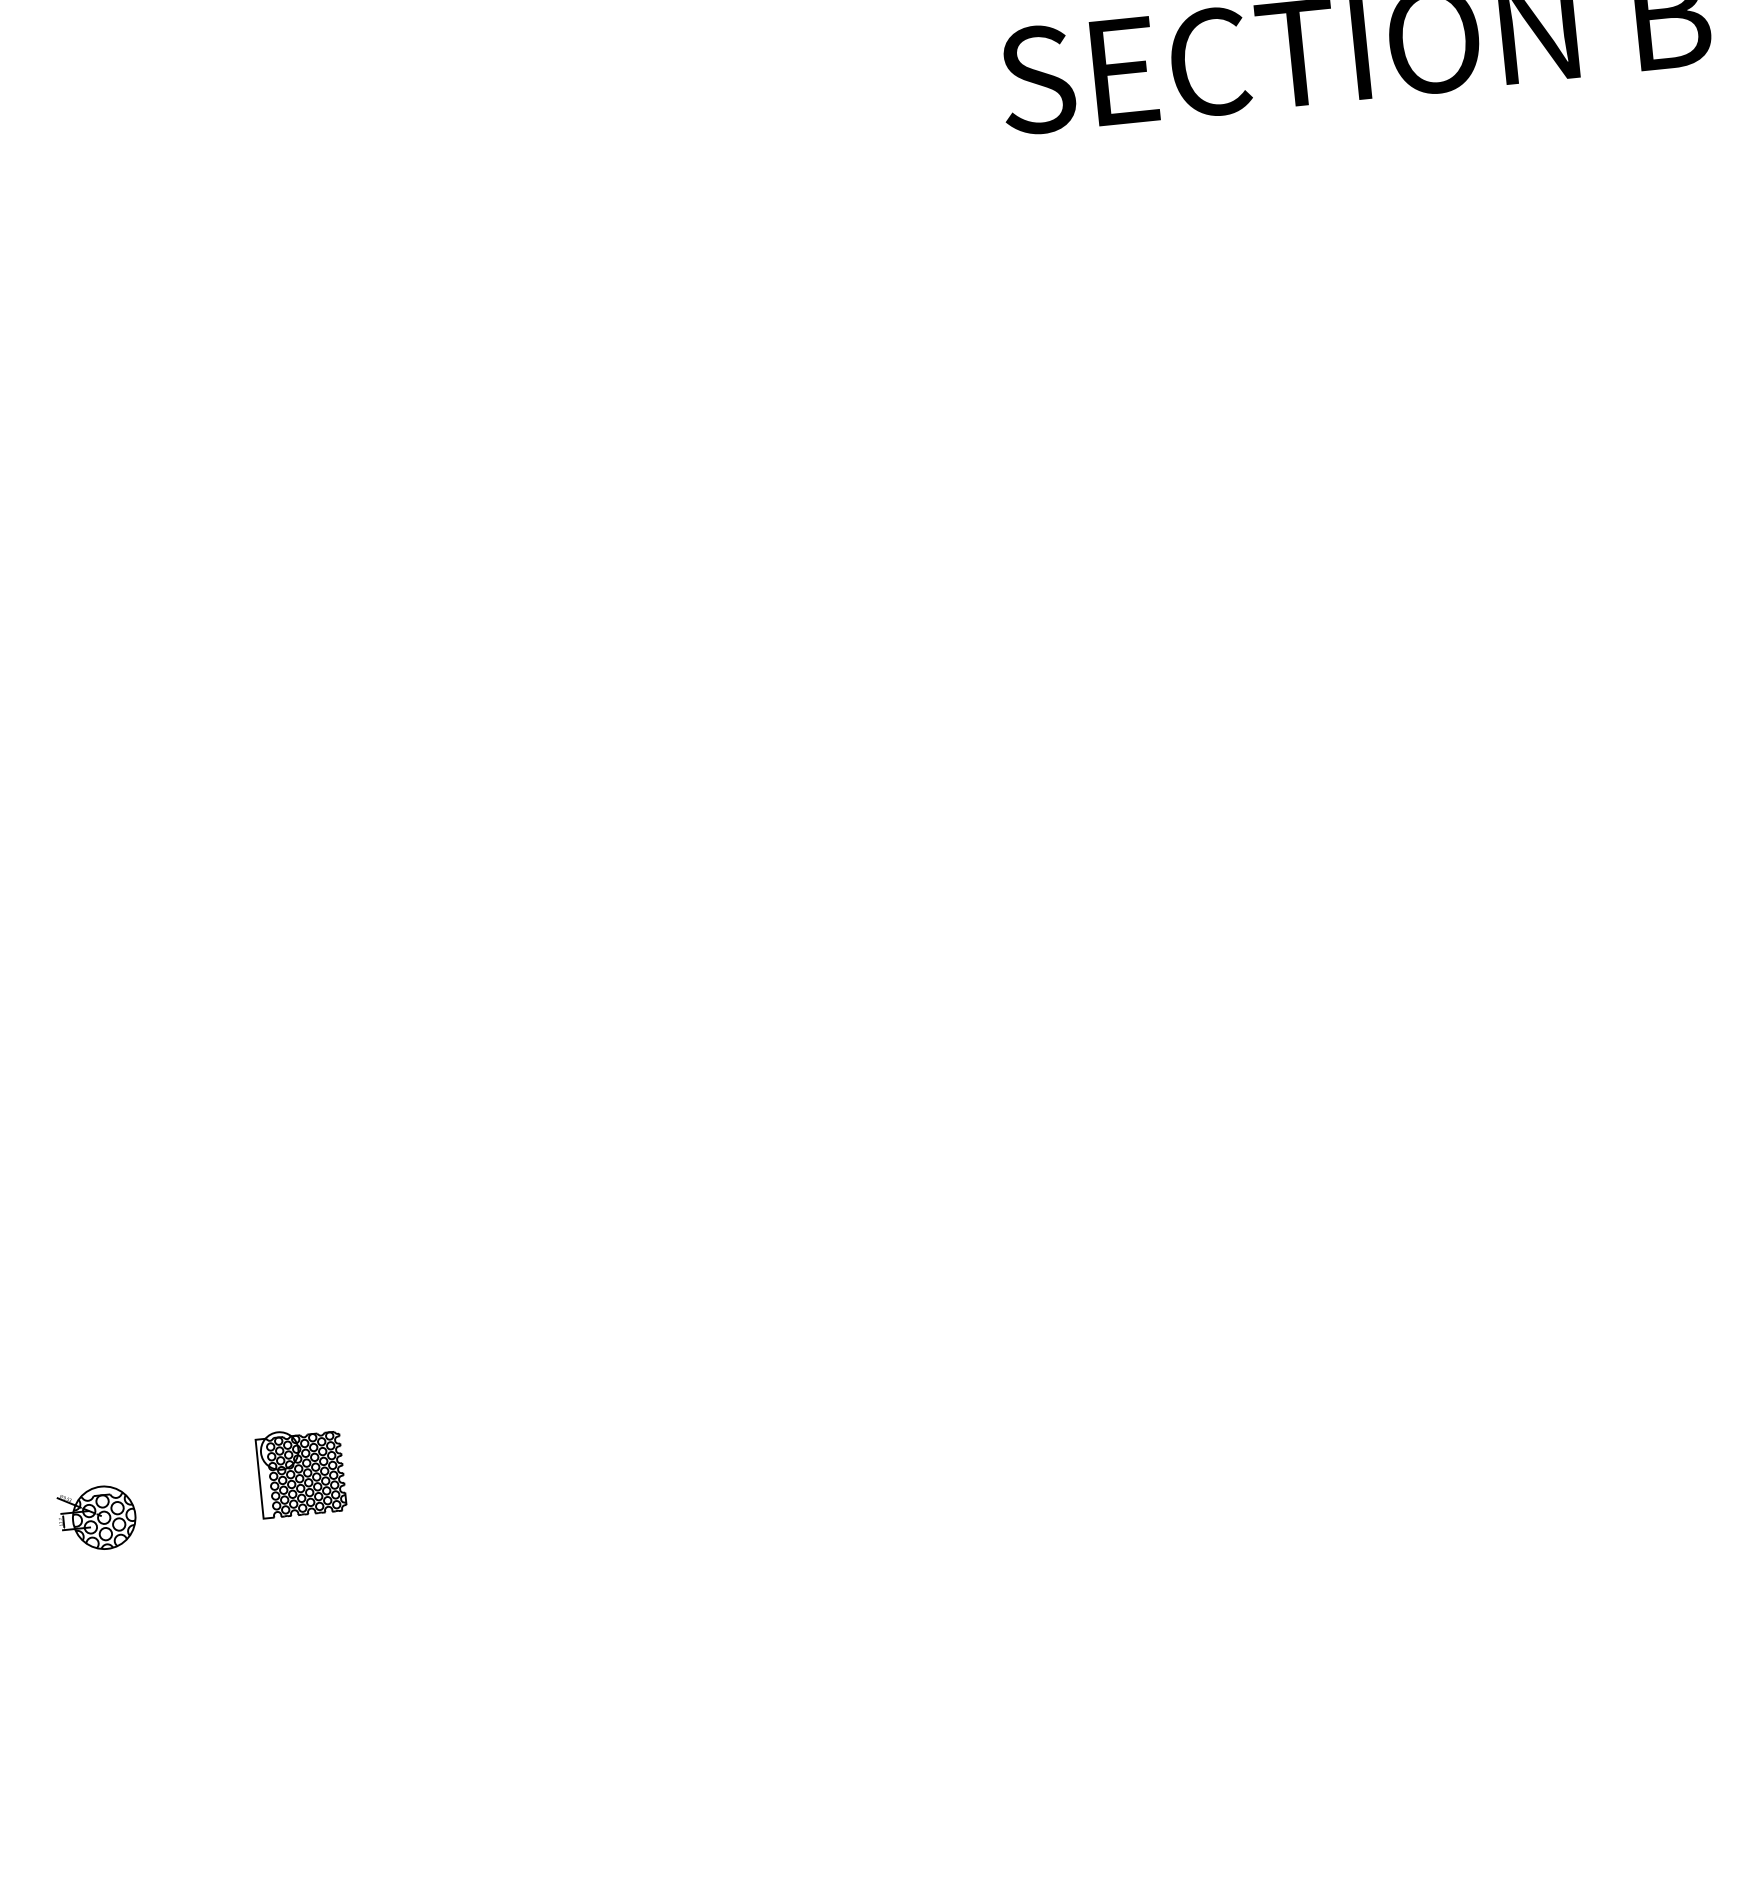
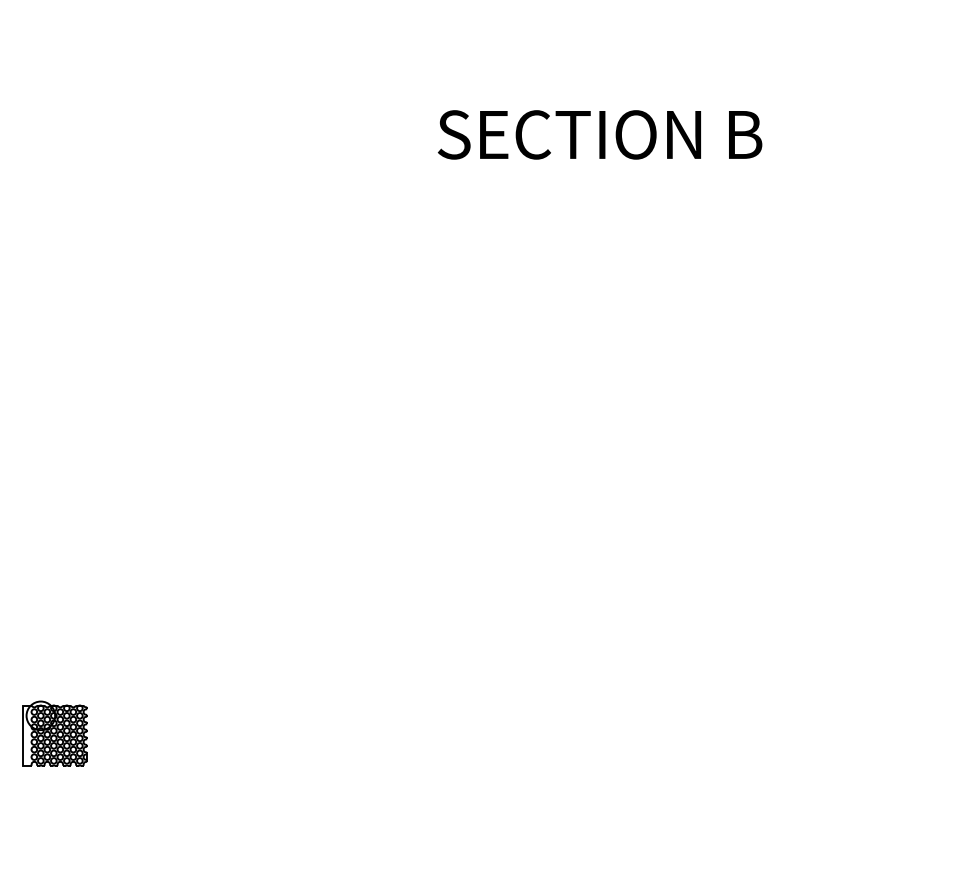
part: (299, 1472) -> (54, 733), size x1.67

